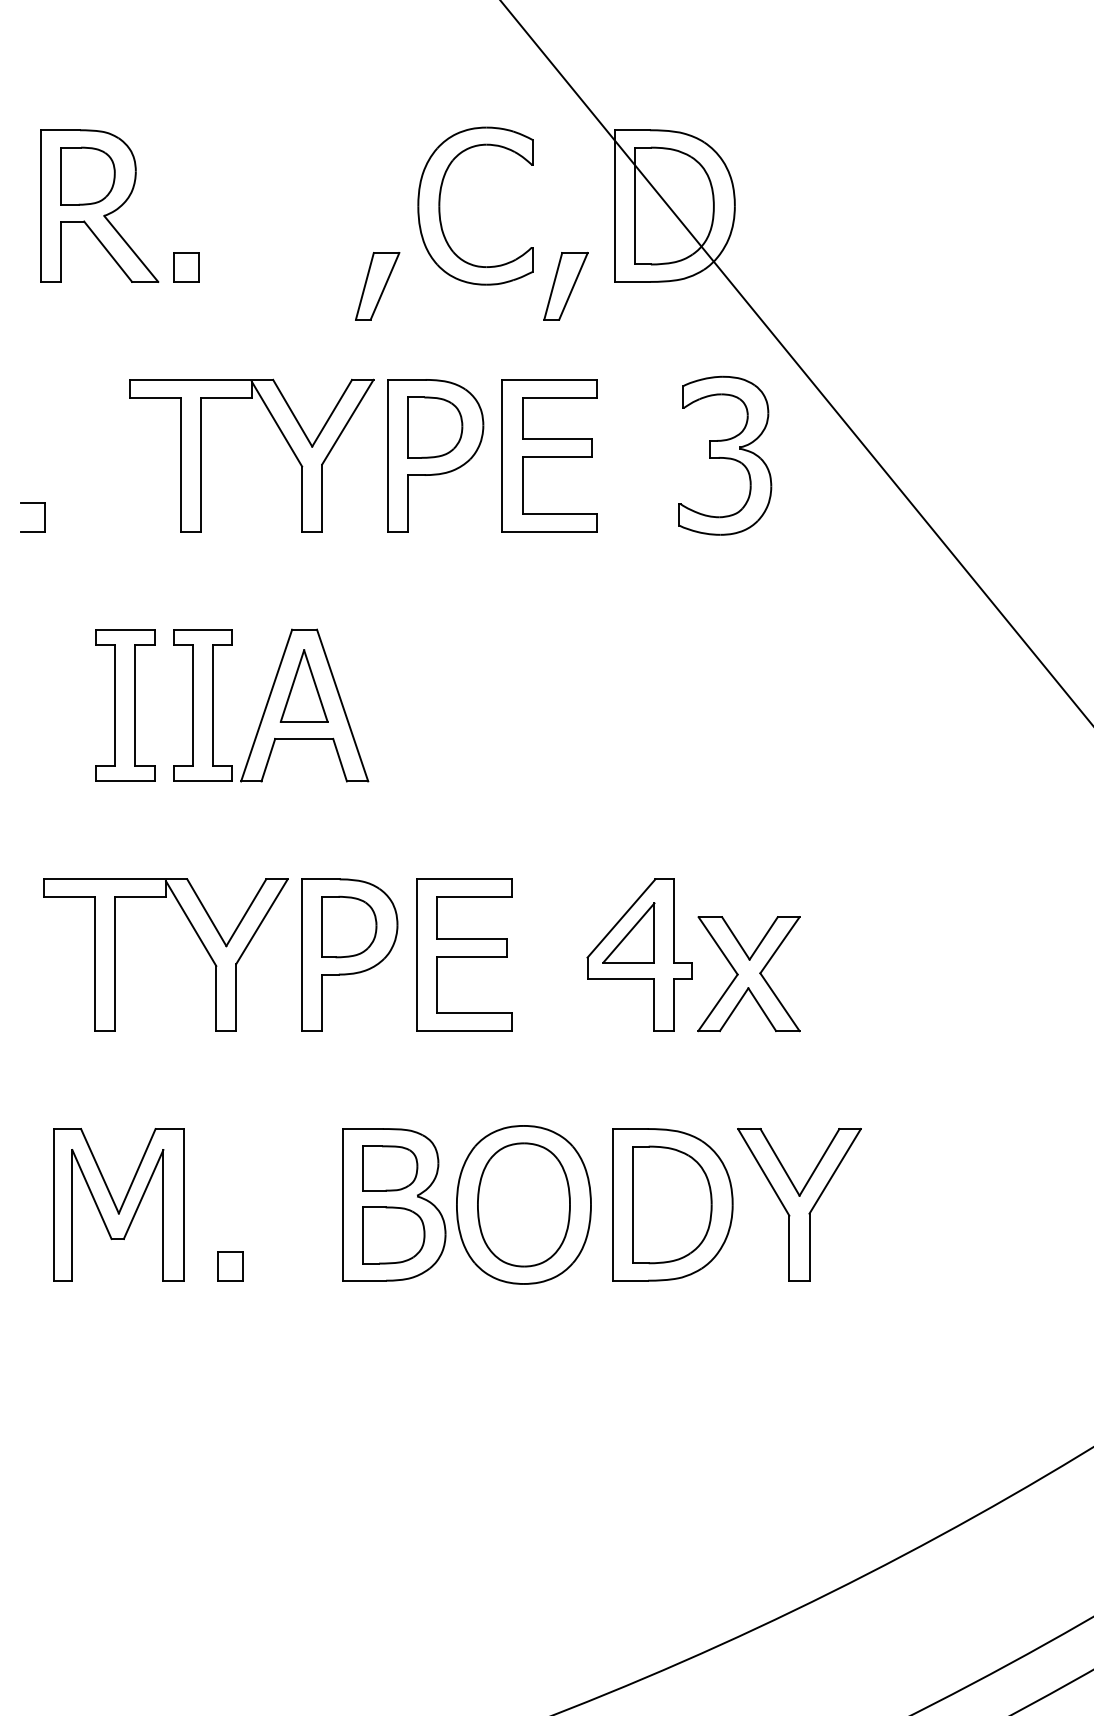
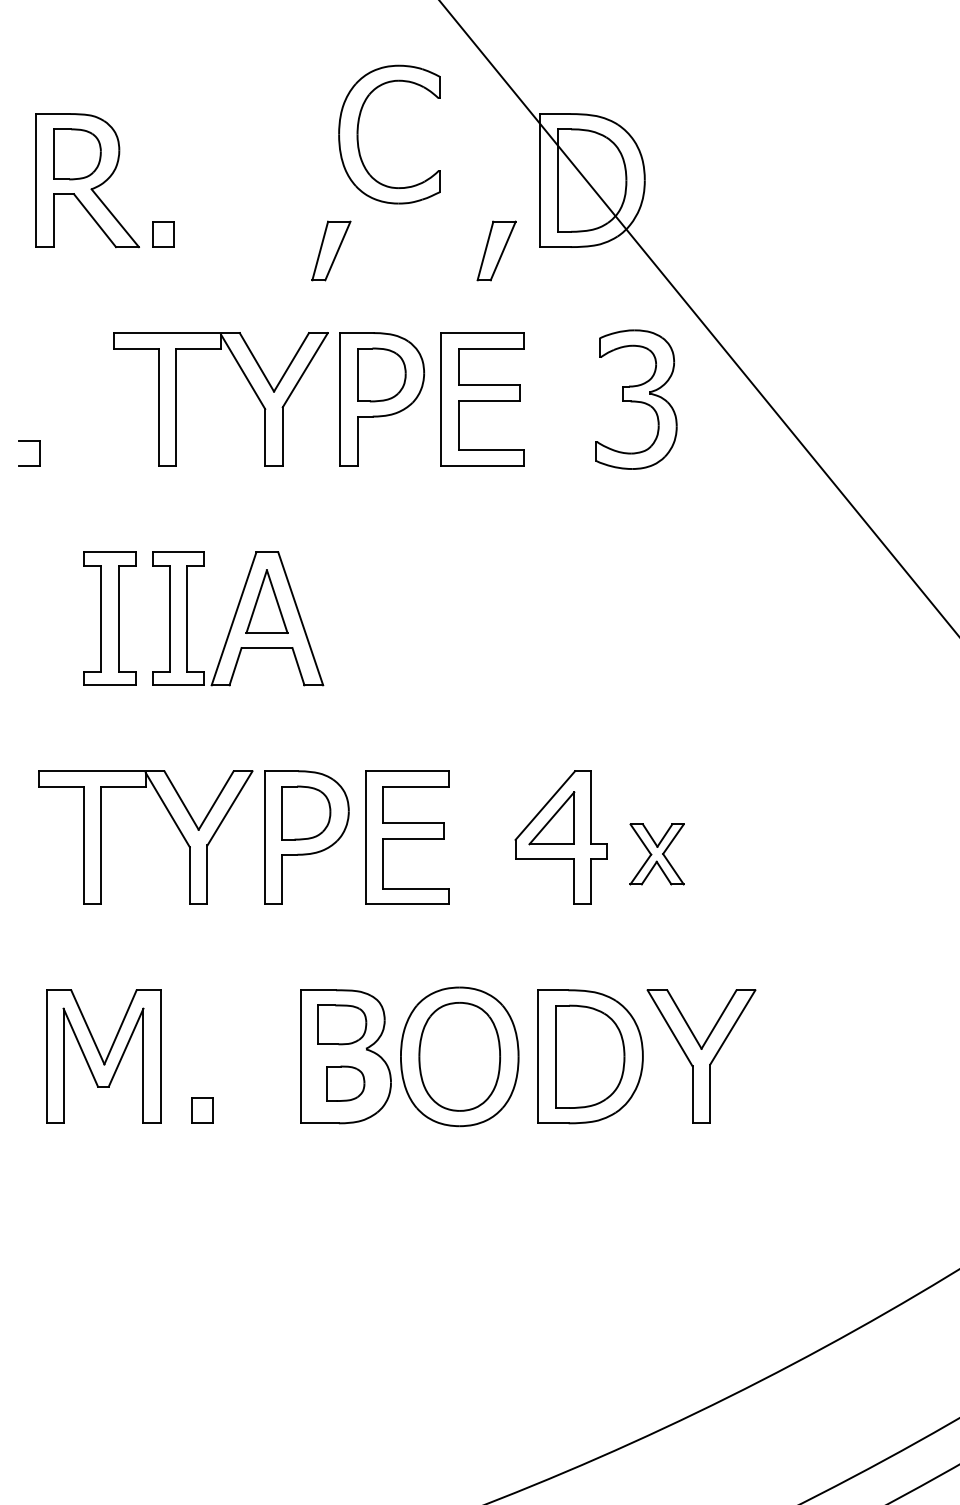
part: (440, 205) -> (358, 134), moved
part: (748, 974) -> (656, 854), size x0.6
part: (393, 1235) -> (345, 1083), size x0.7

